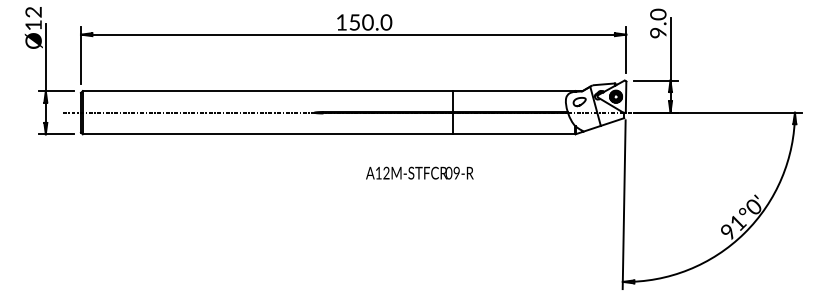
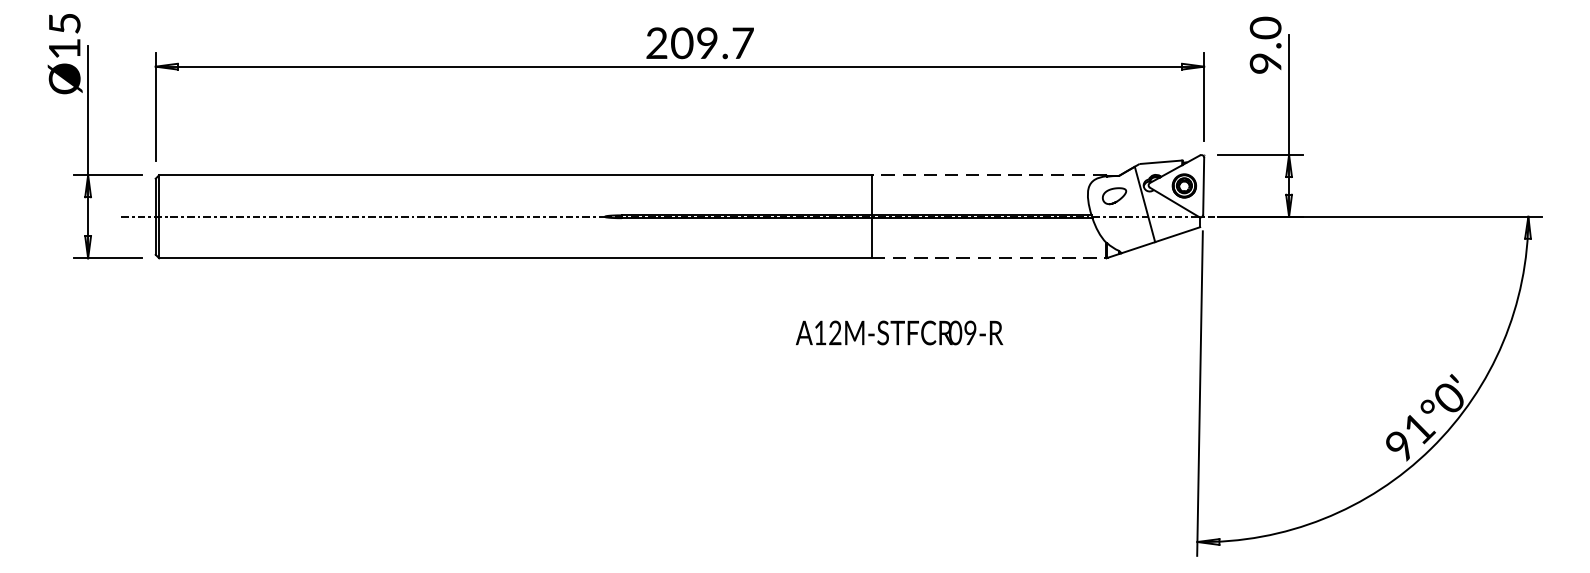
text: (33, 12) -> (64, 24), Ø12 -> Ø15
text: (364, 22) -> (700, 43), 150.0 -> 209.7
line: (514, 91) -> (989, 175), solid -> dashed
line: (514, 134) -> (989, 258), solid -> dashed
text: (419, 172) -> (898, 331), moved

